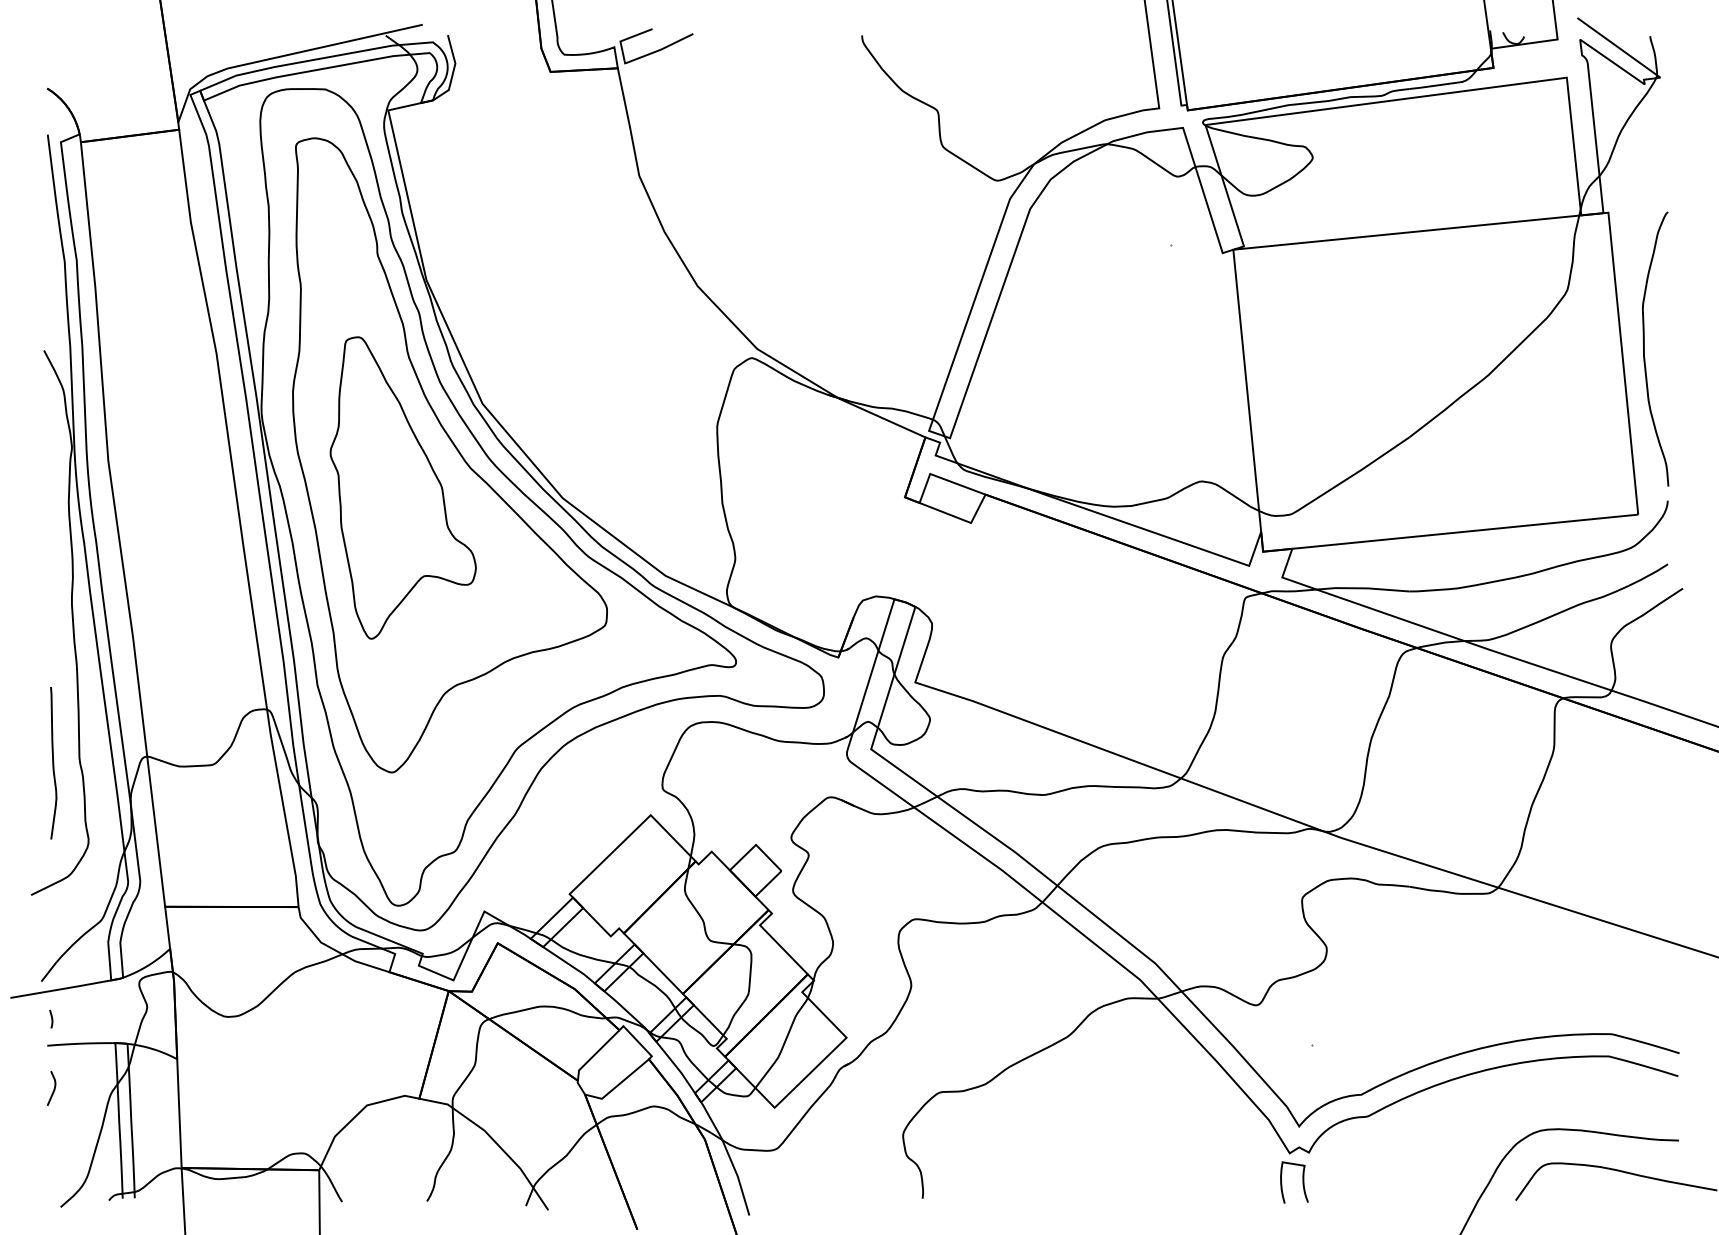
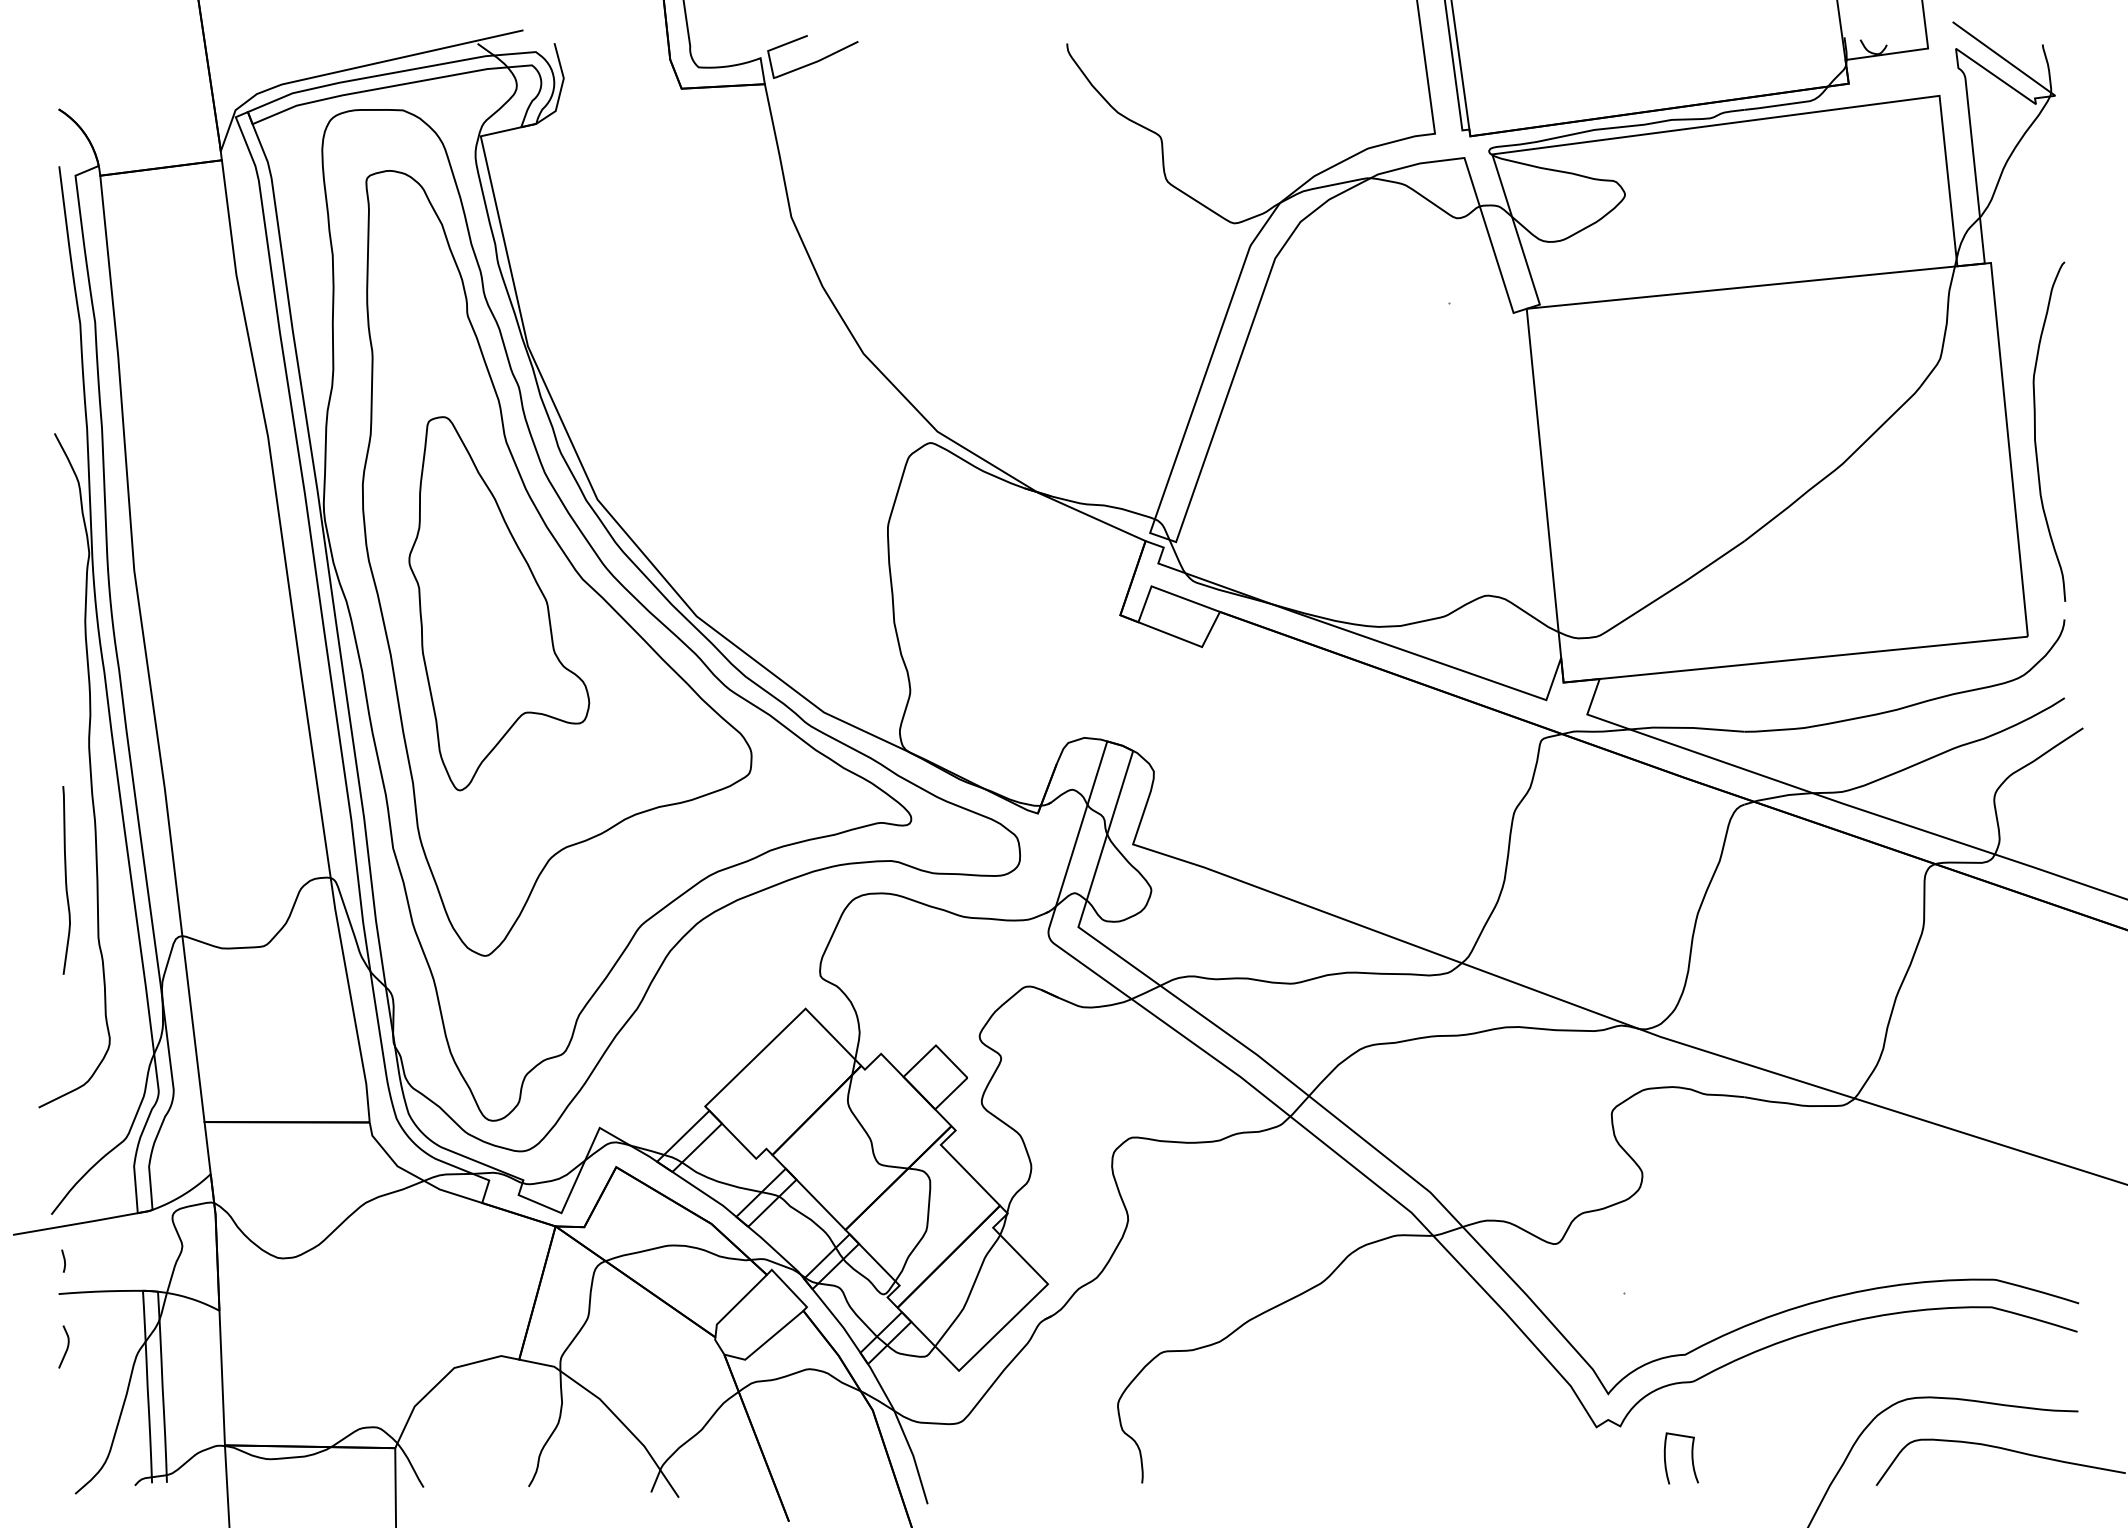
curve: (53, 763) -> (66, 880), moved
curve: (1302, 1182) -> (1691, 1458), moved

